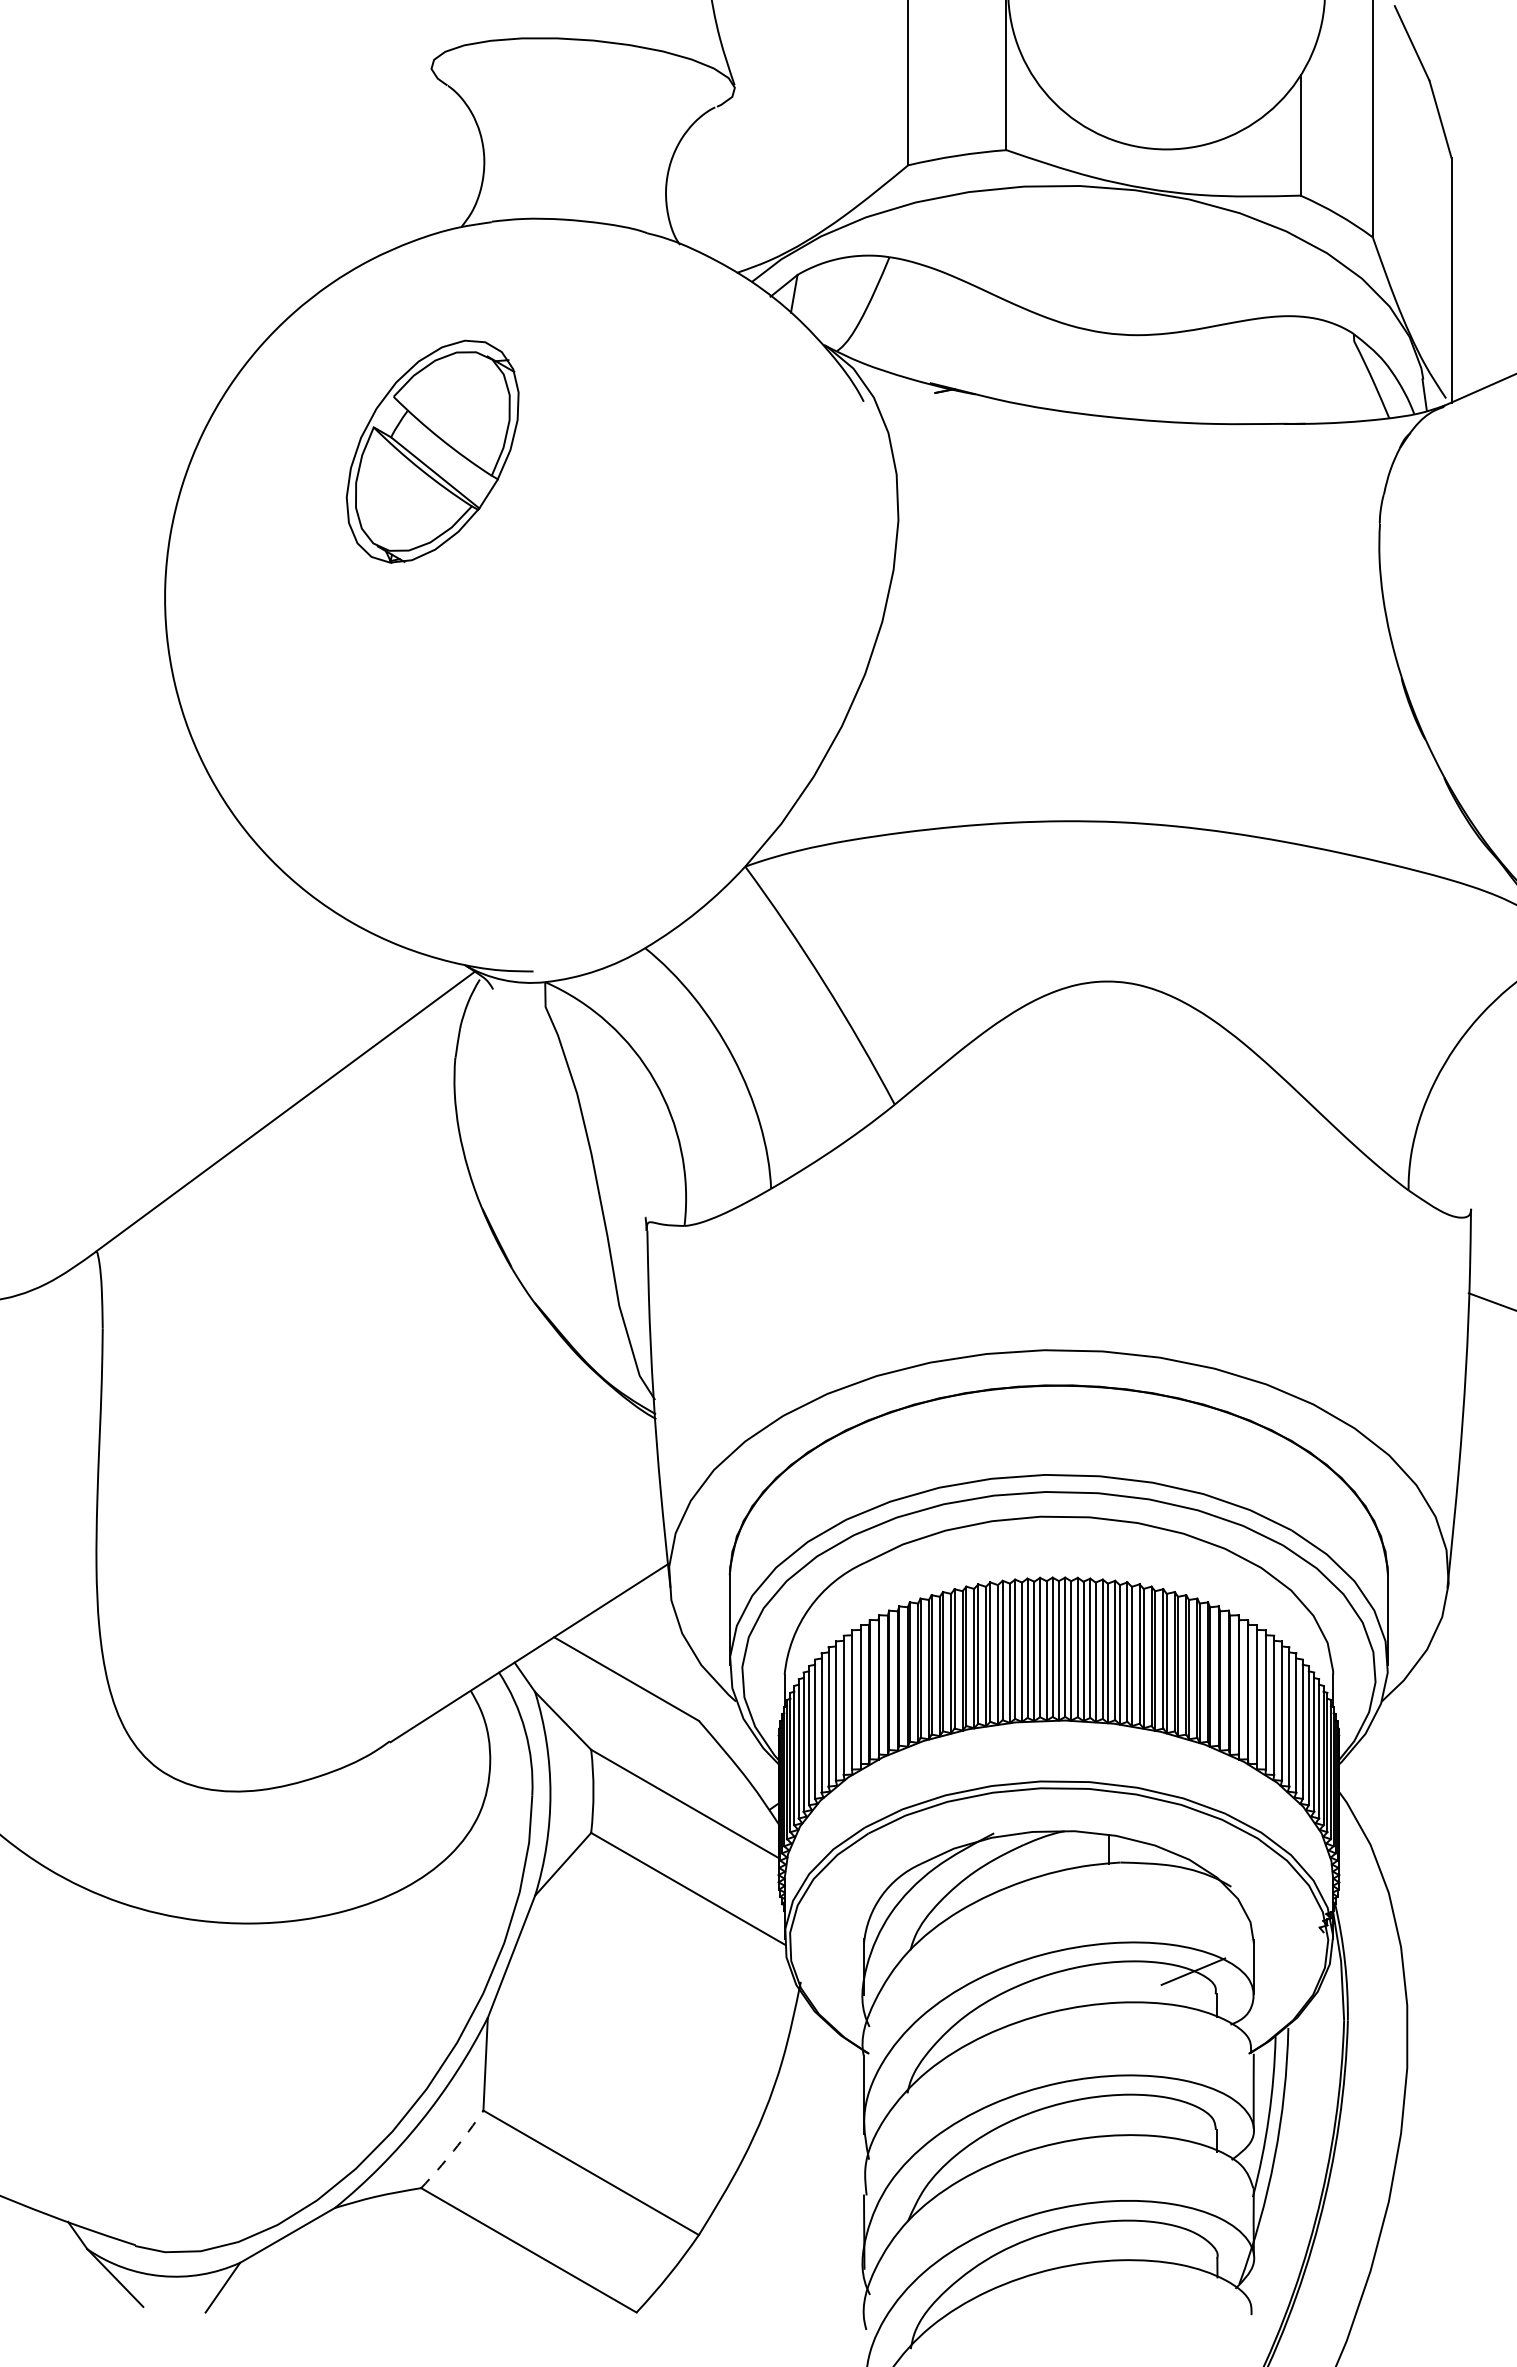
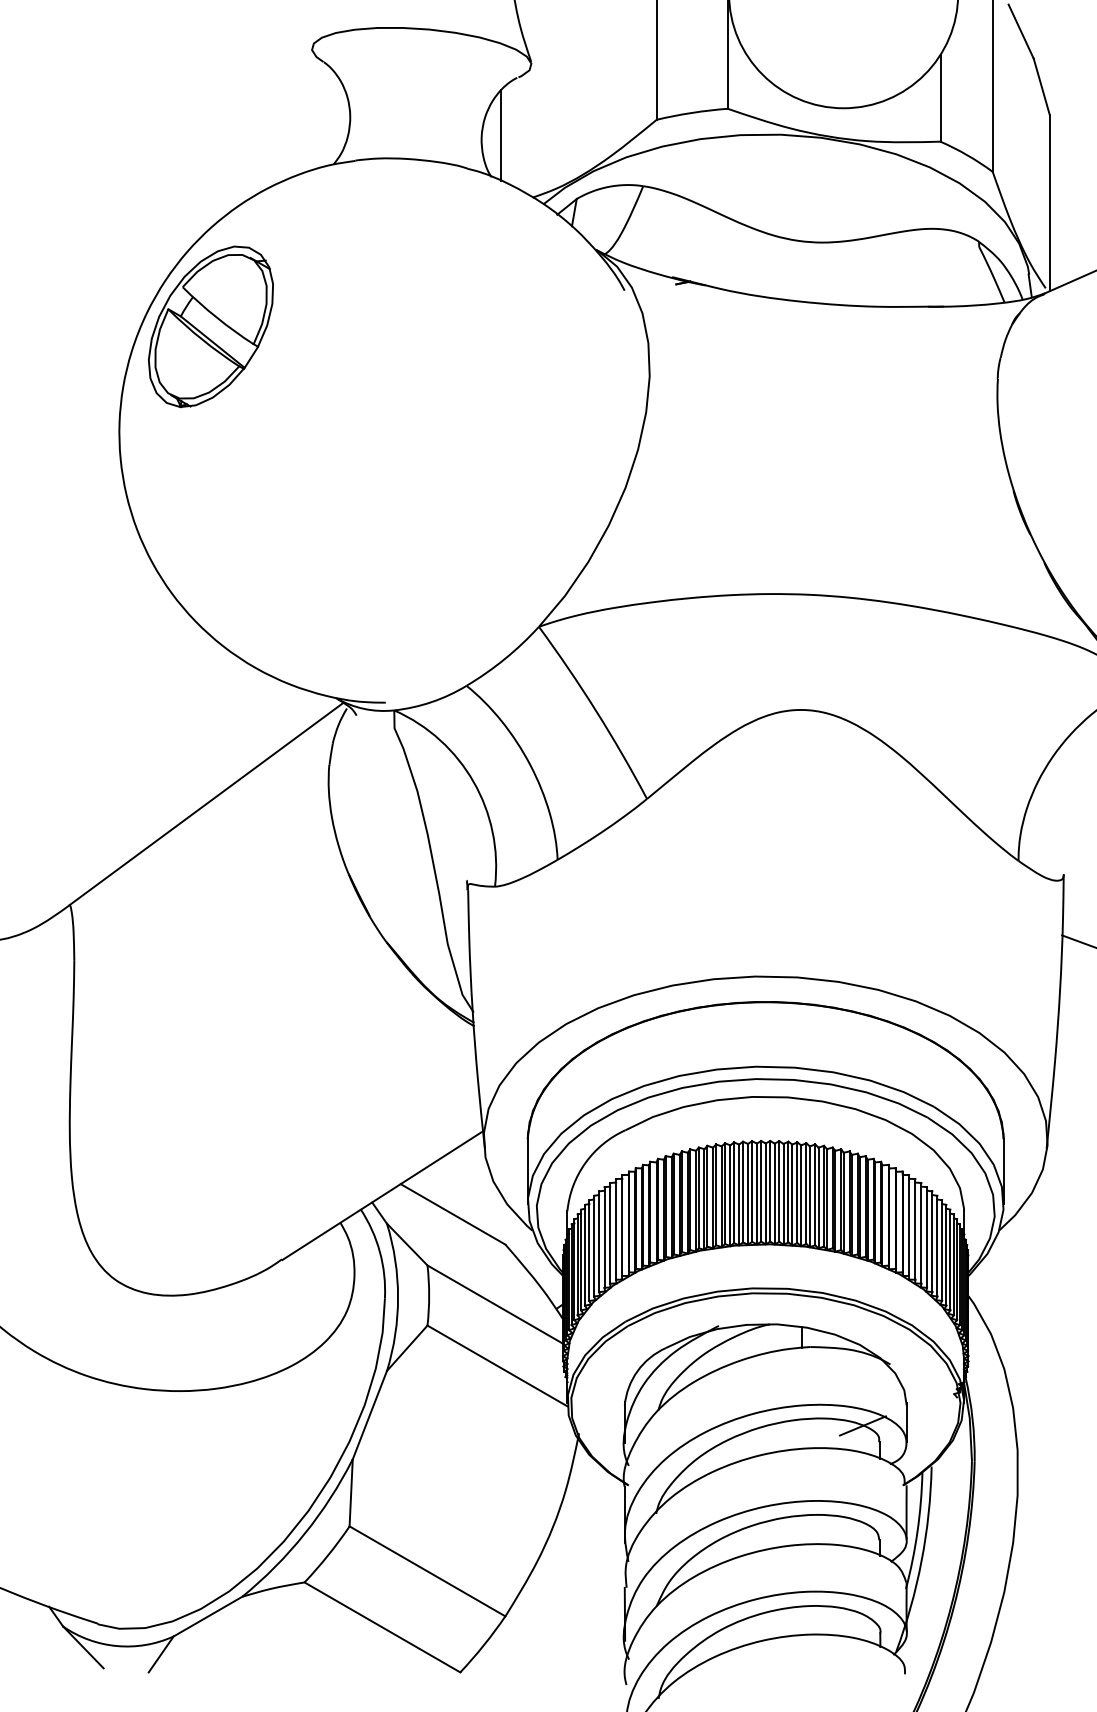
line: (692, 187) -> (500, 135), added
part: (432, 451) -> (210, 326), moved
arc: (453, 2150) -> (327, 1555), dashed -> solid

